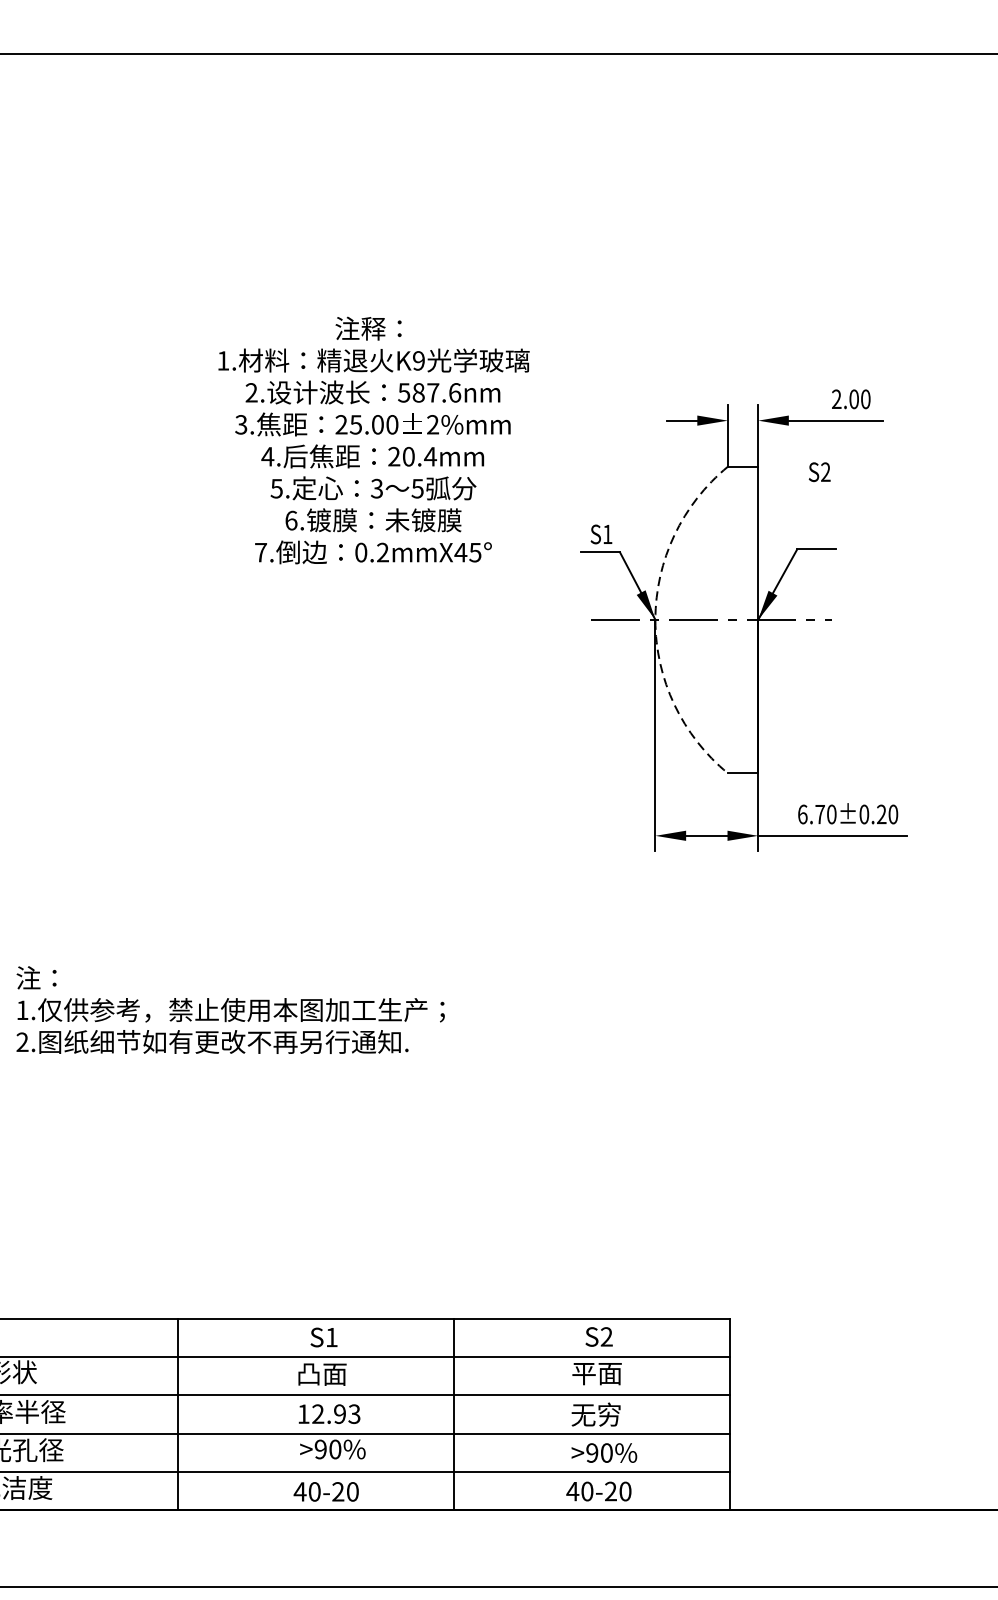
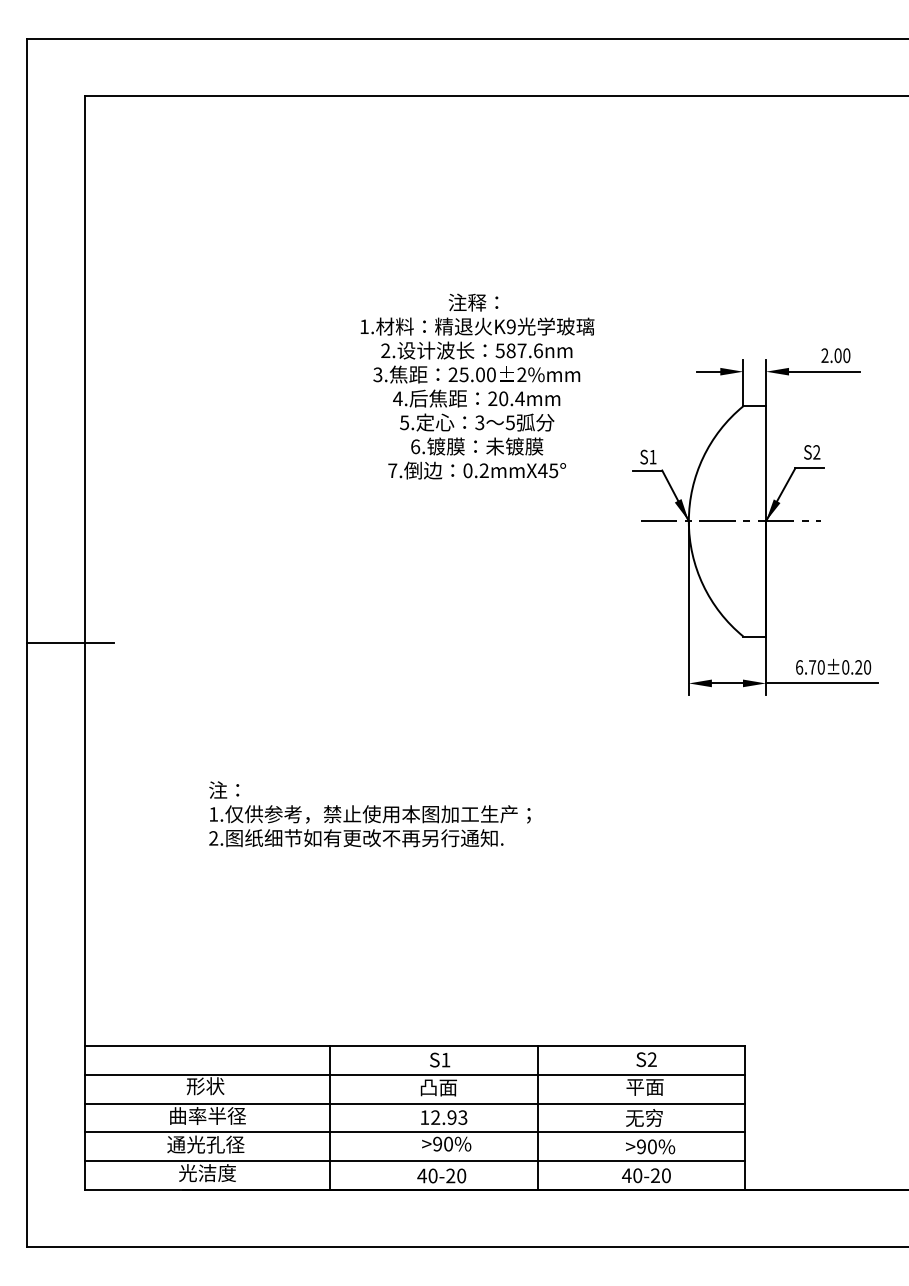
text: (820, 472) -> (812, 452), moved
arc: (654, 620) -> (688, 521), dashed -> solid

